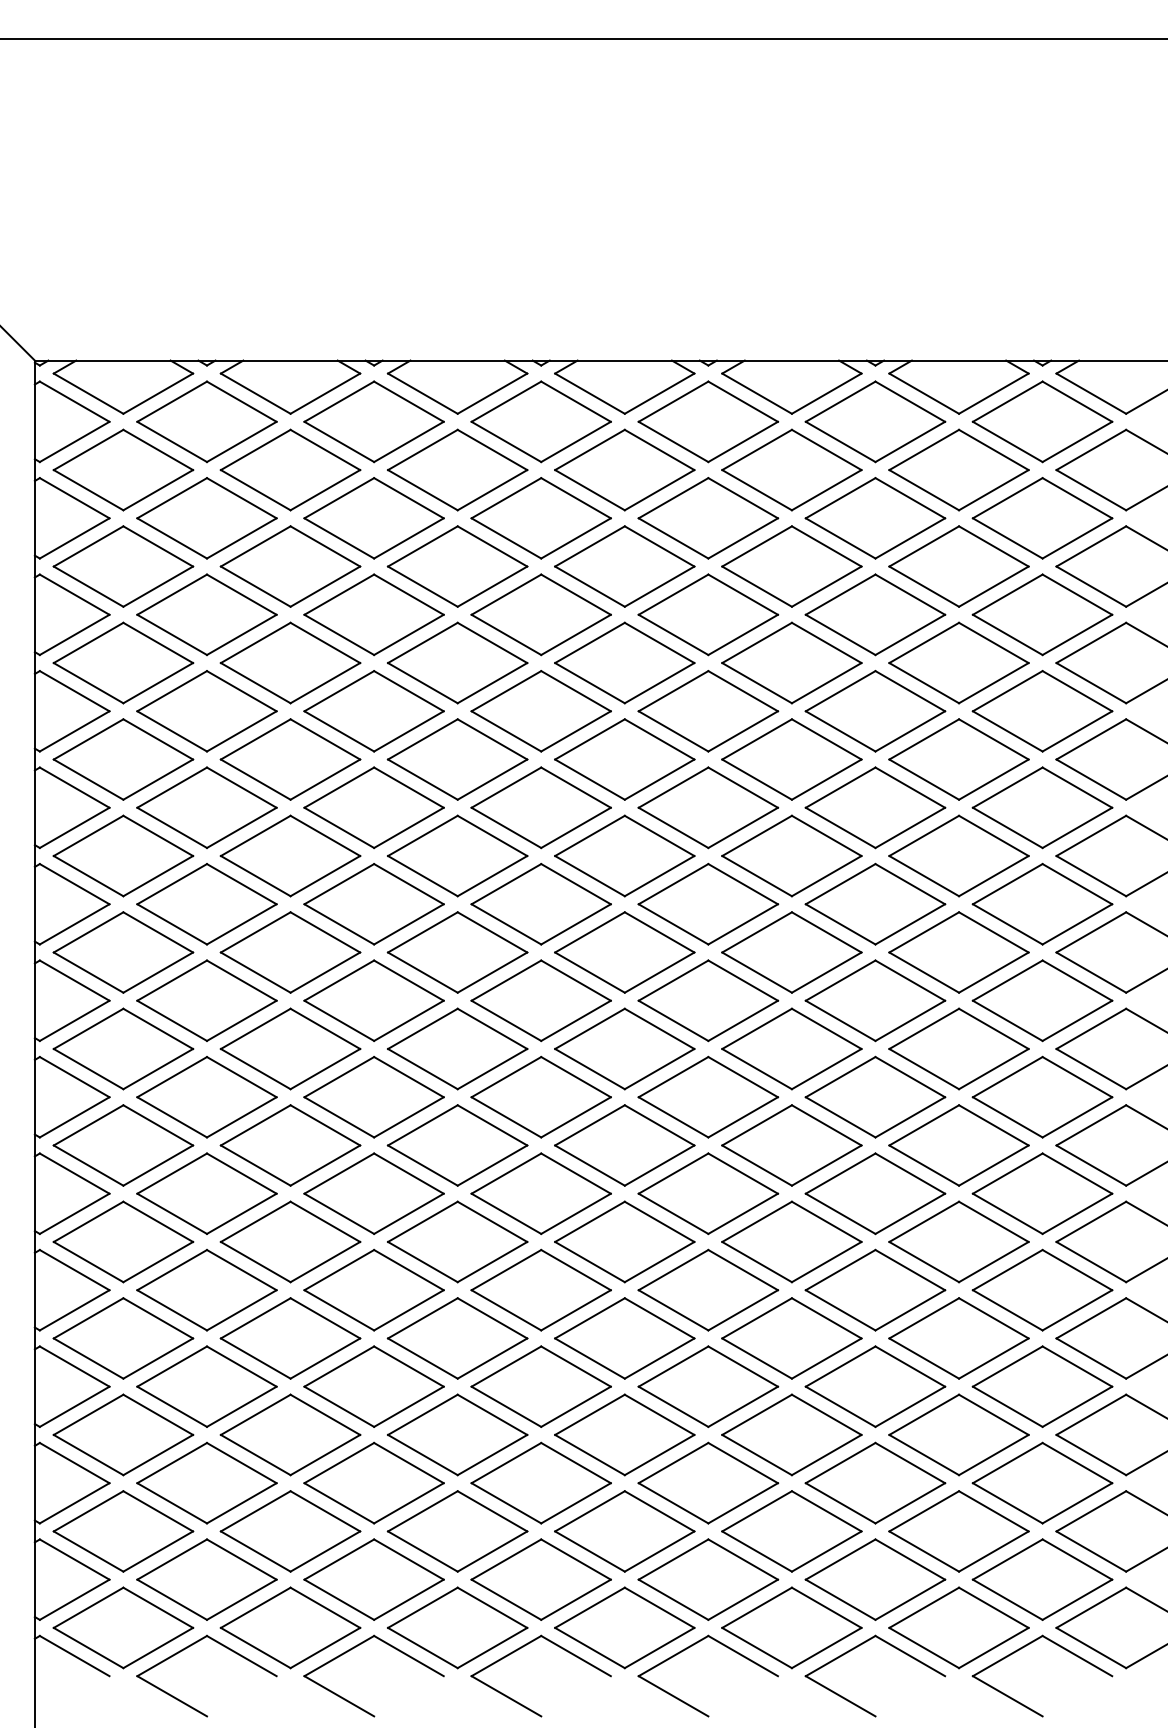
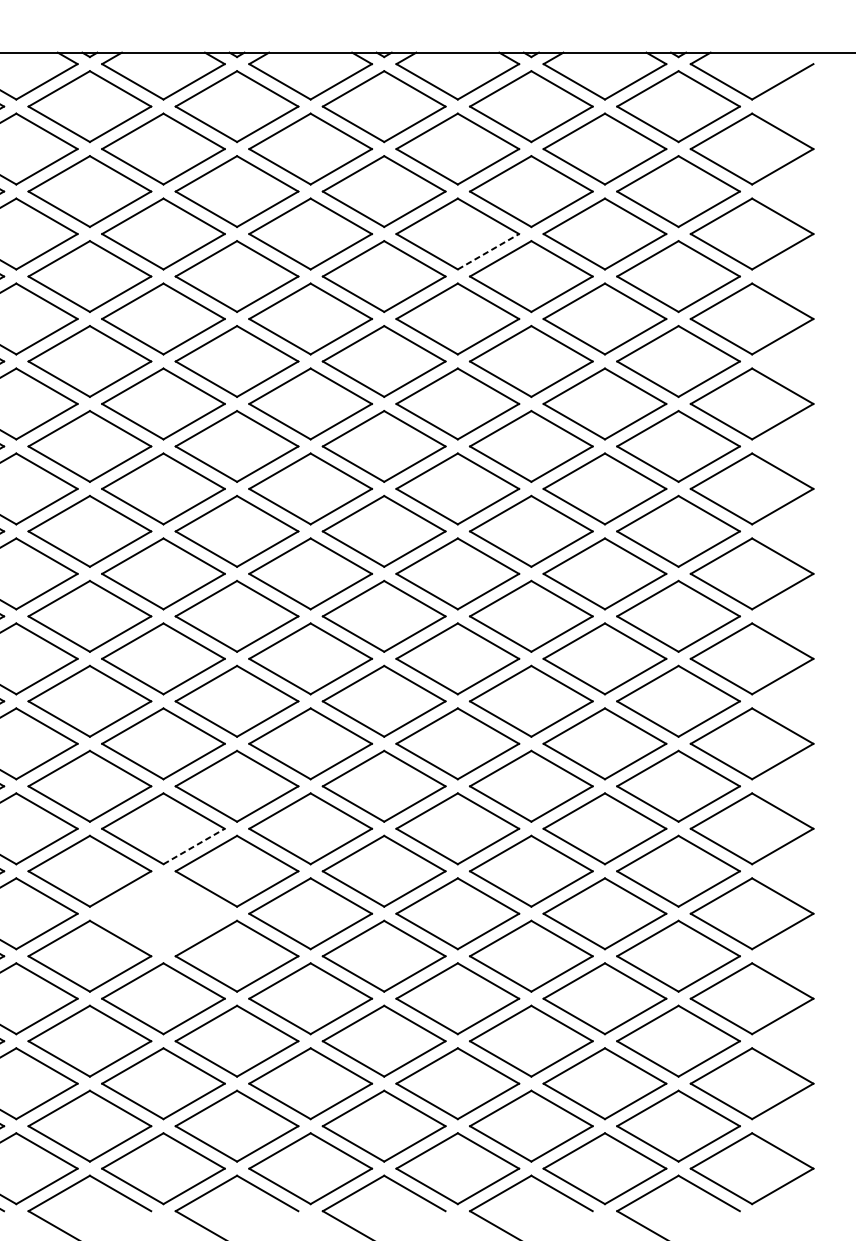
line: (827, 586) -> (489, 251), solid -> dashed
line: (492, 1261) -> (194, 846), solid -> dashed
part: (457, 1338) -> (163, 913), removed

